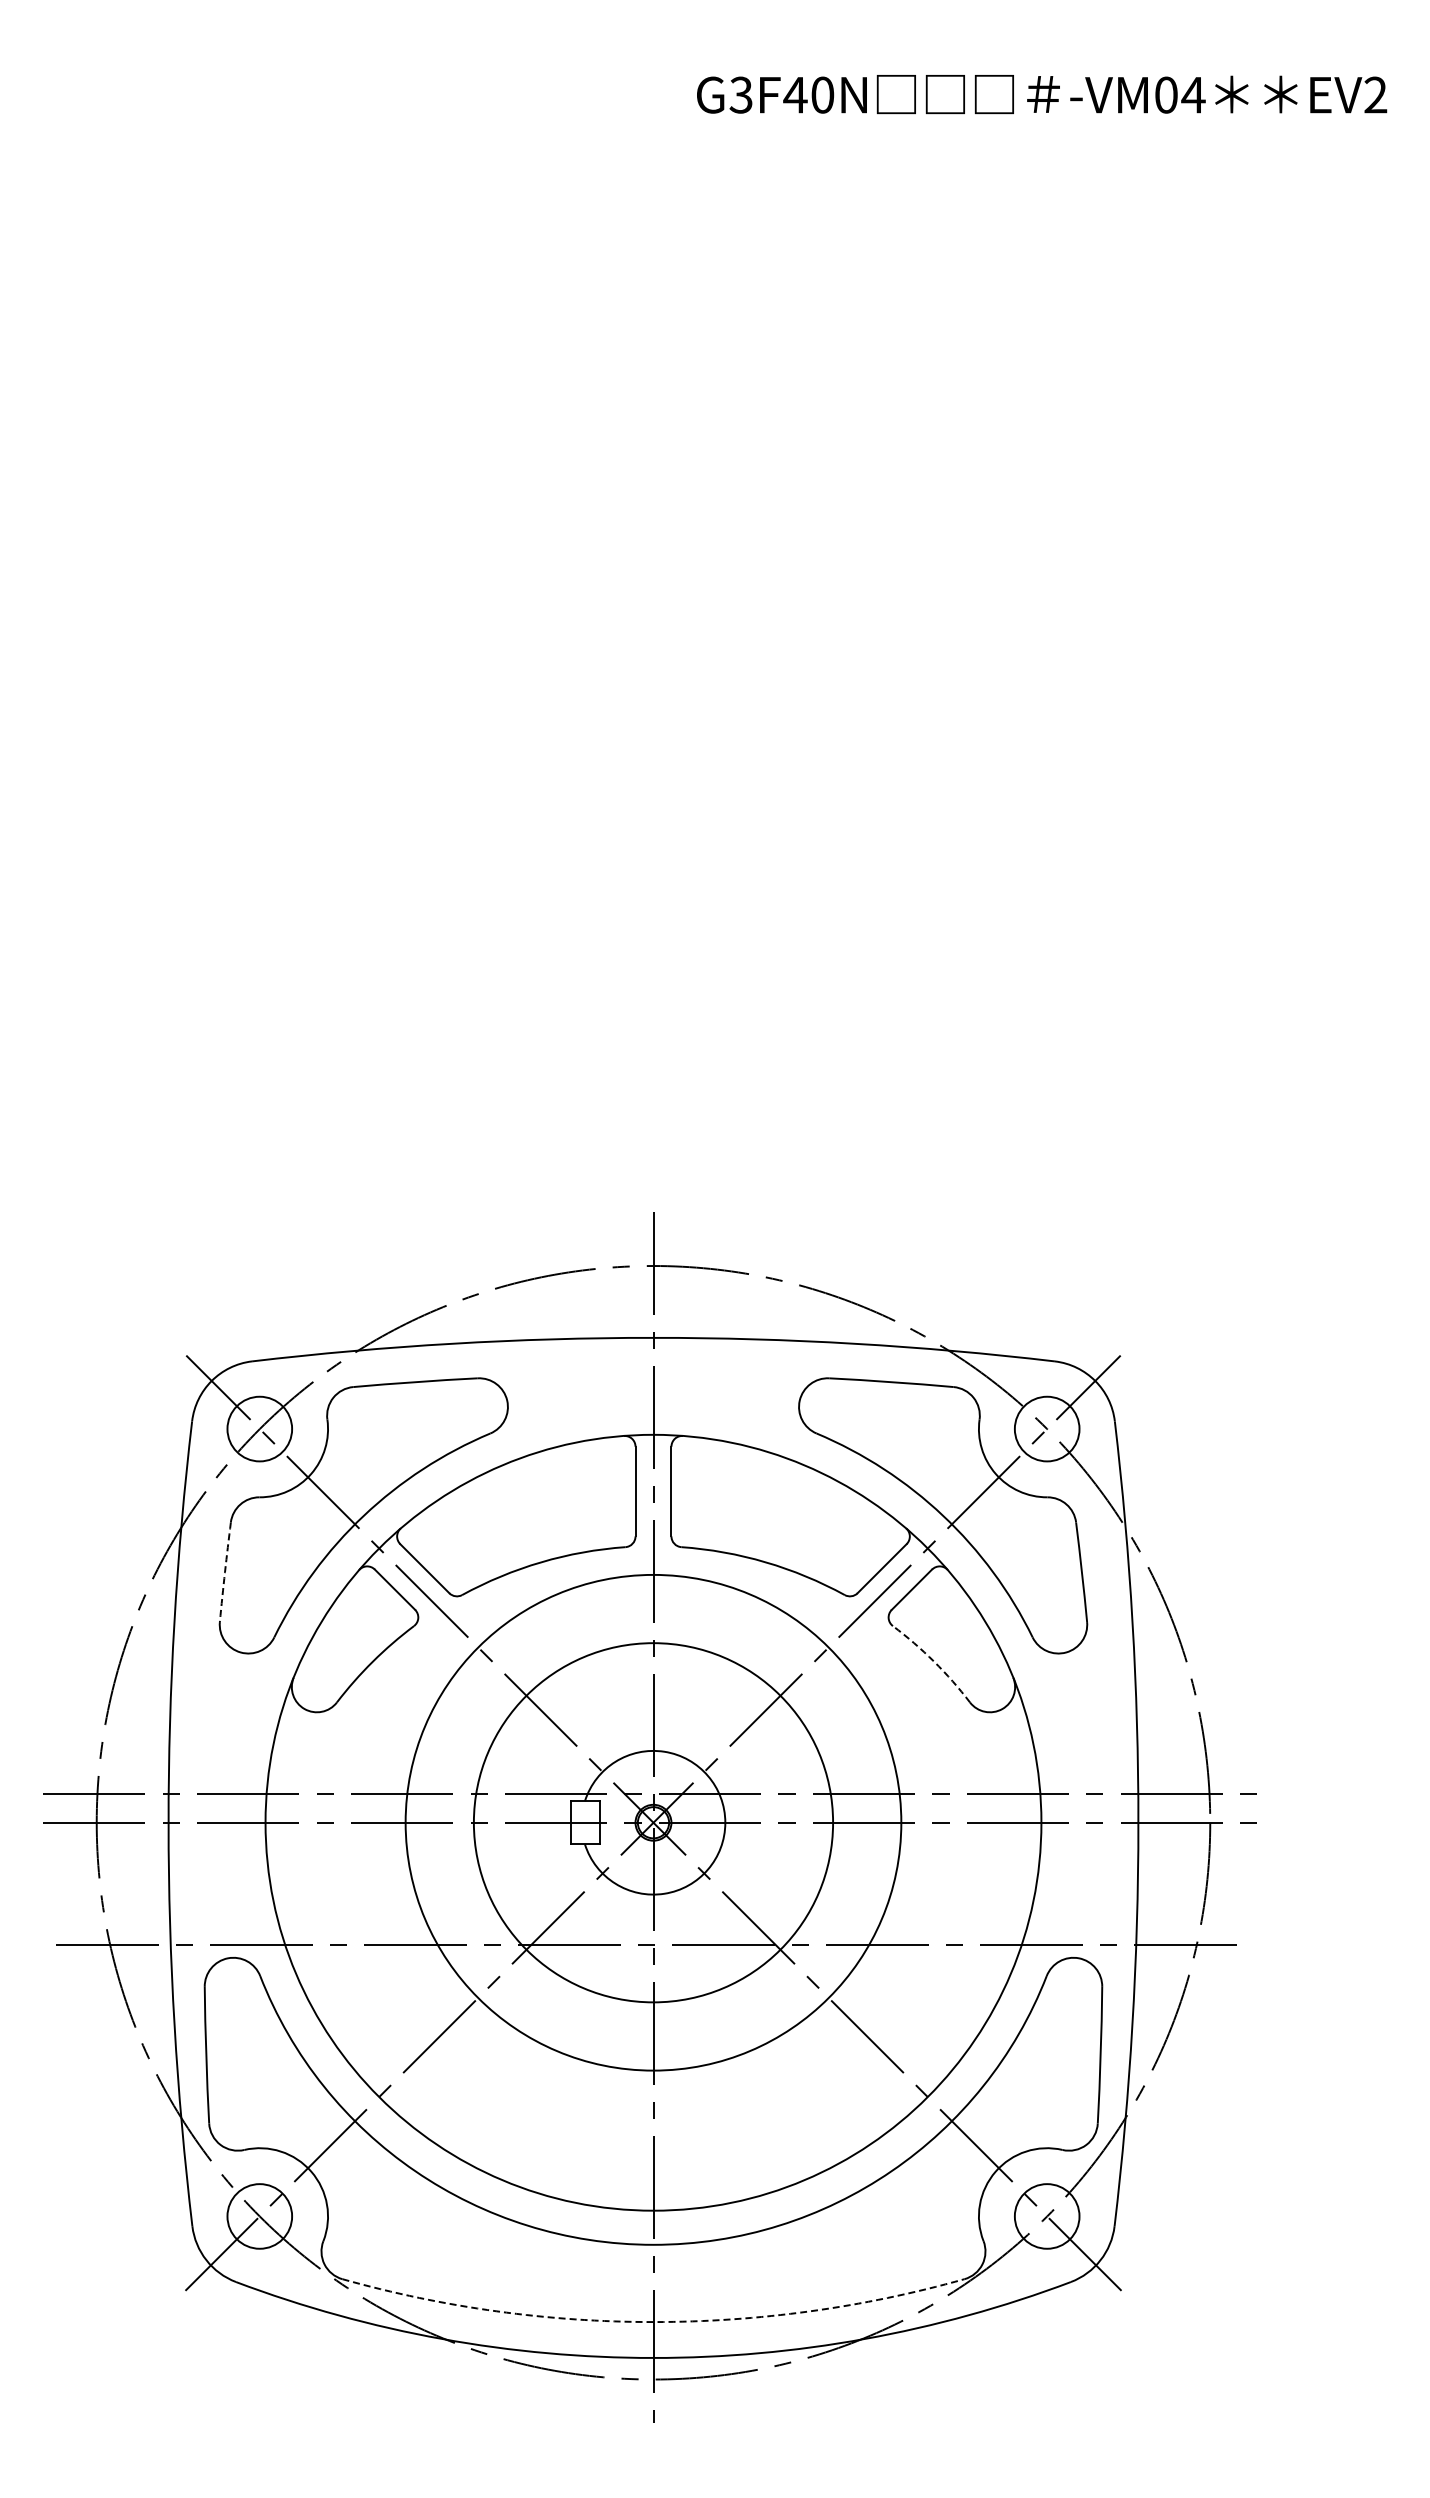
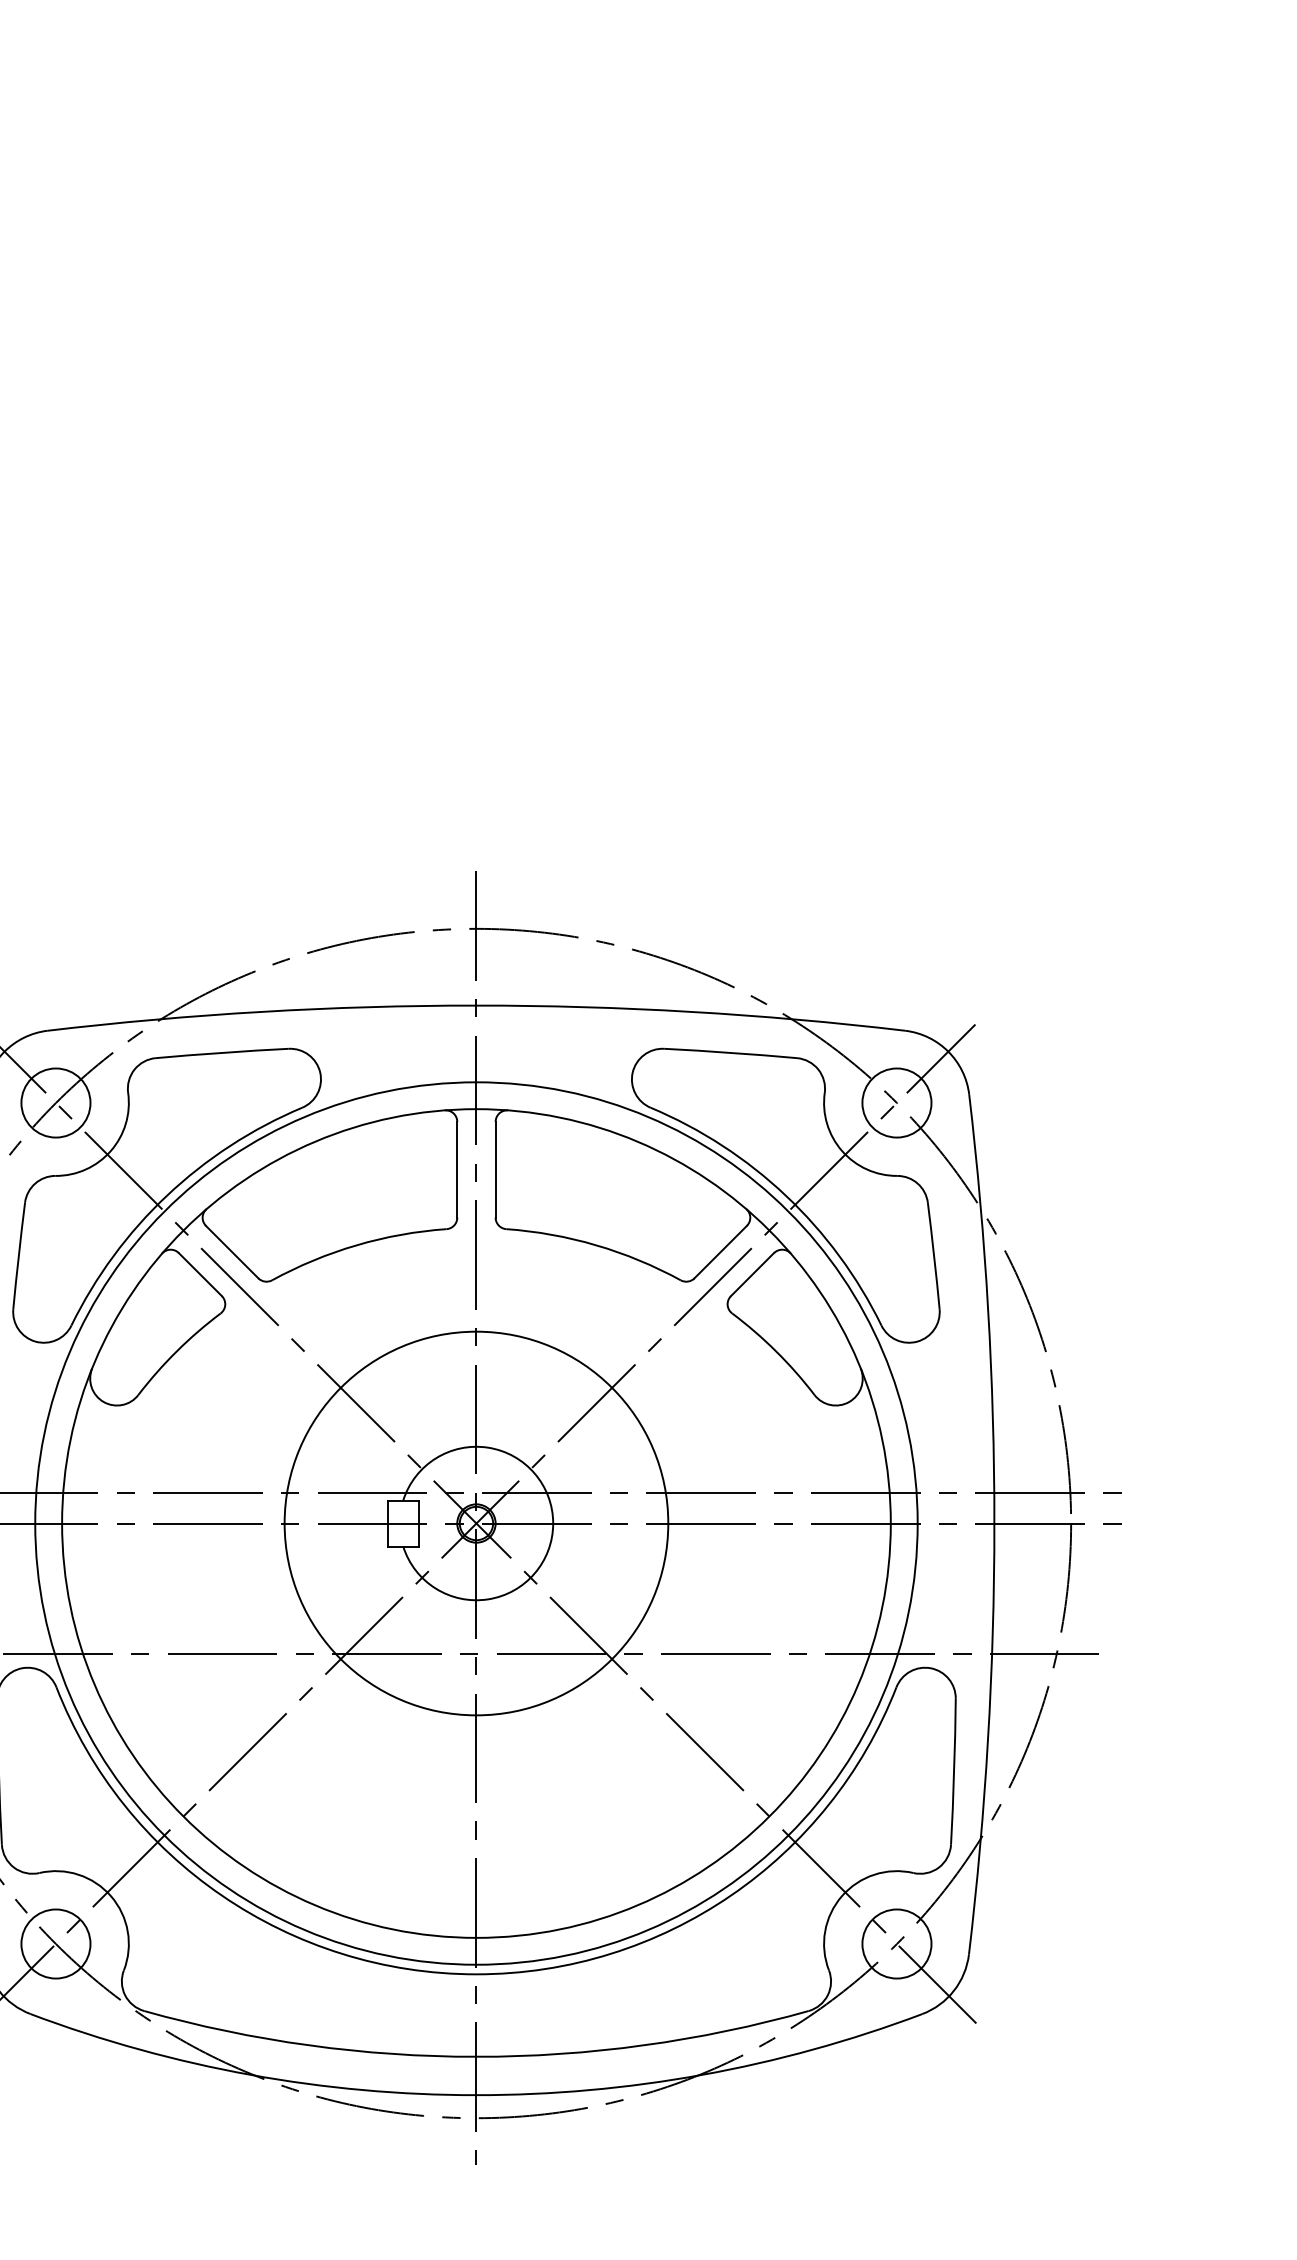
arc: (225, 1572) -> (19, 1256), dashed -> solid
arc: (934, 1661) -> (776, 1351), dashed -> solid
circle: (653, 1822) -> (476, 1523), size x1.67
arc: (653, 2322) -> (476, 2057), dashed -> solid

